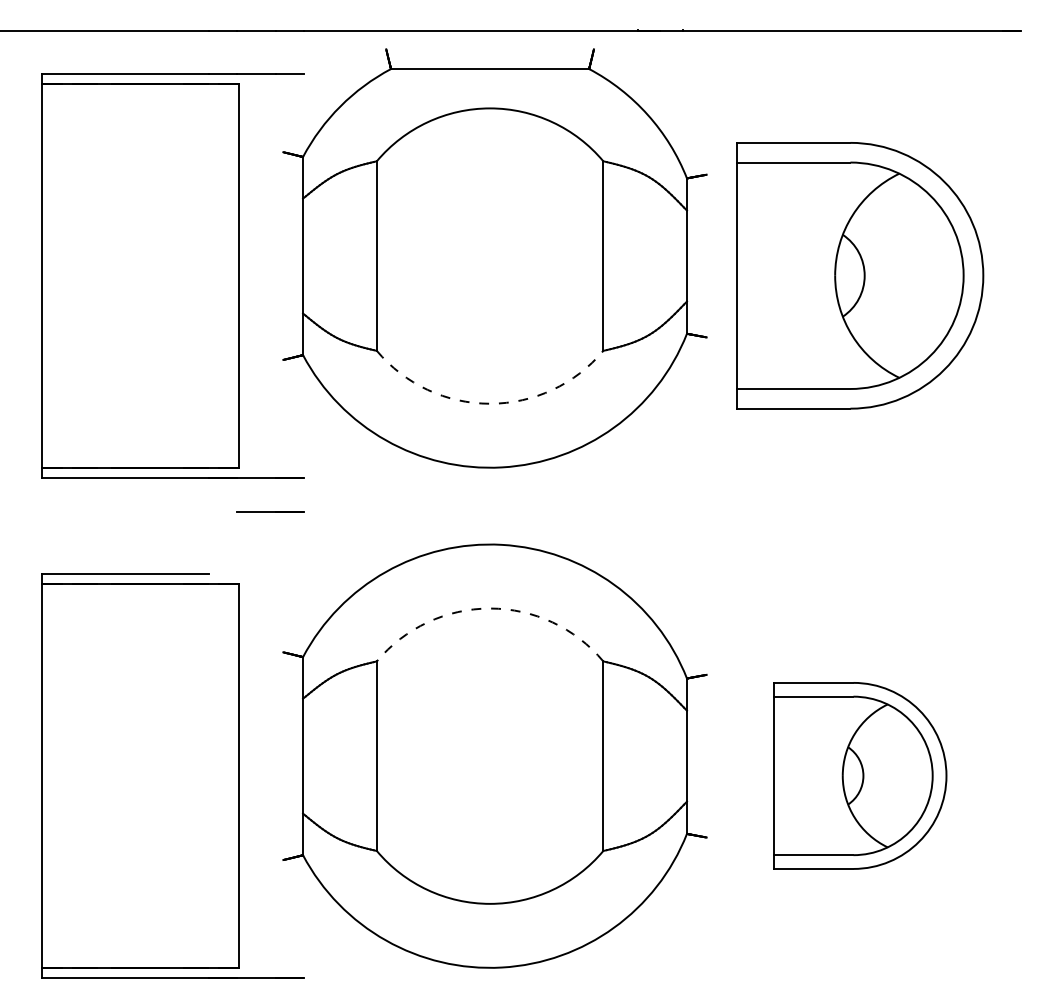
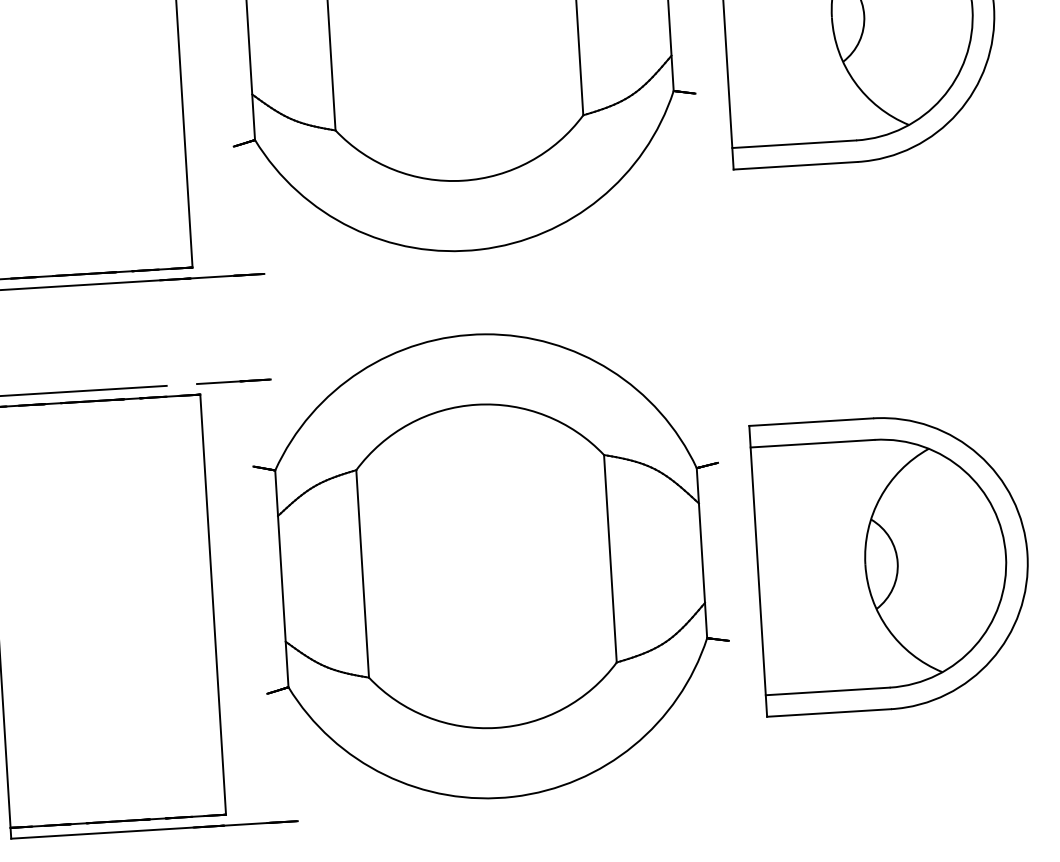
arc: (490, 403) -> (463, 180), dashed -> solid
line: (270, 511) -> (234, 381), moved
arc: (490, 608) -> (477, 404), dashed -> solid
part: (860, 775) -> (893, 562), size x1.43

